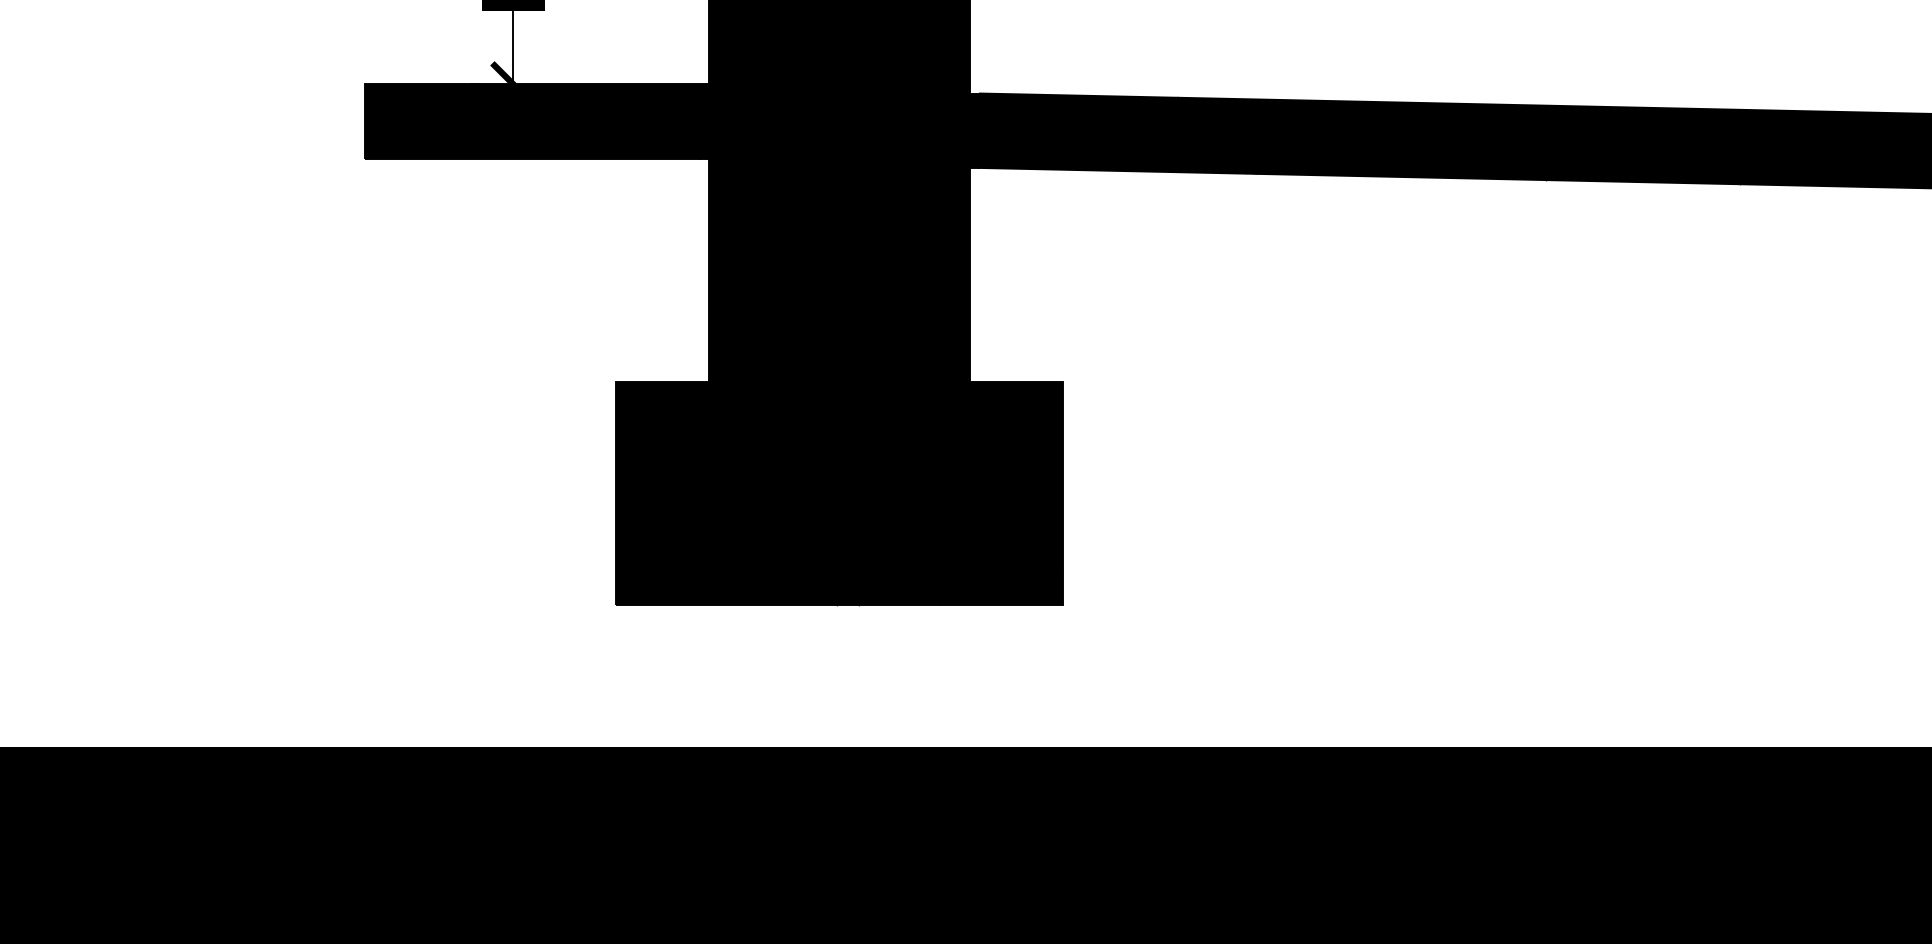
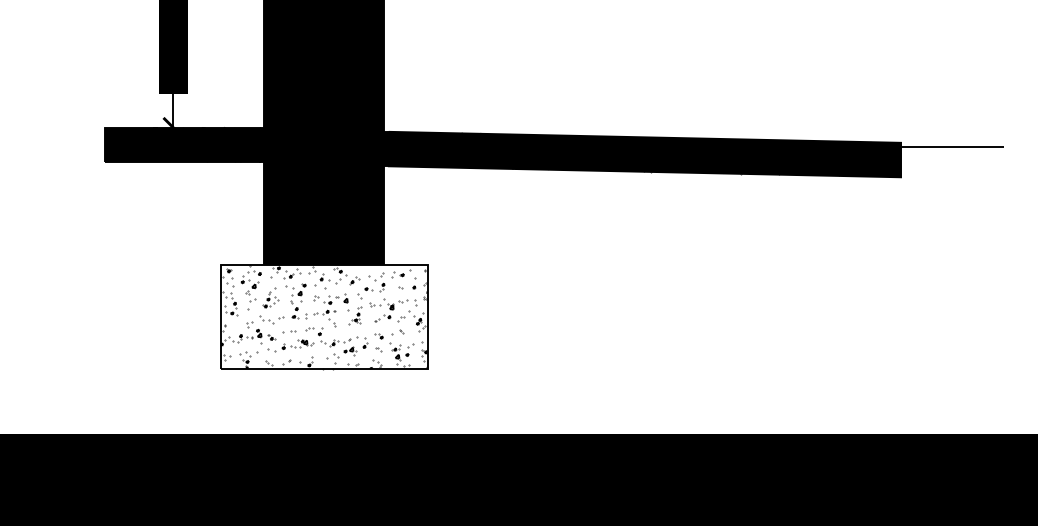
fill: (838, 492) -> (323, 316), removed

